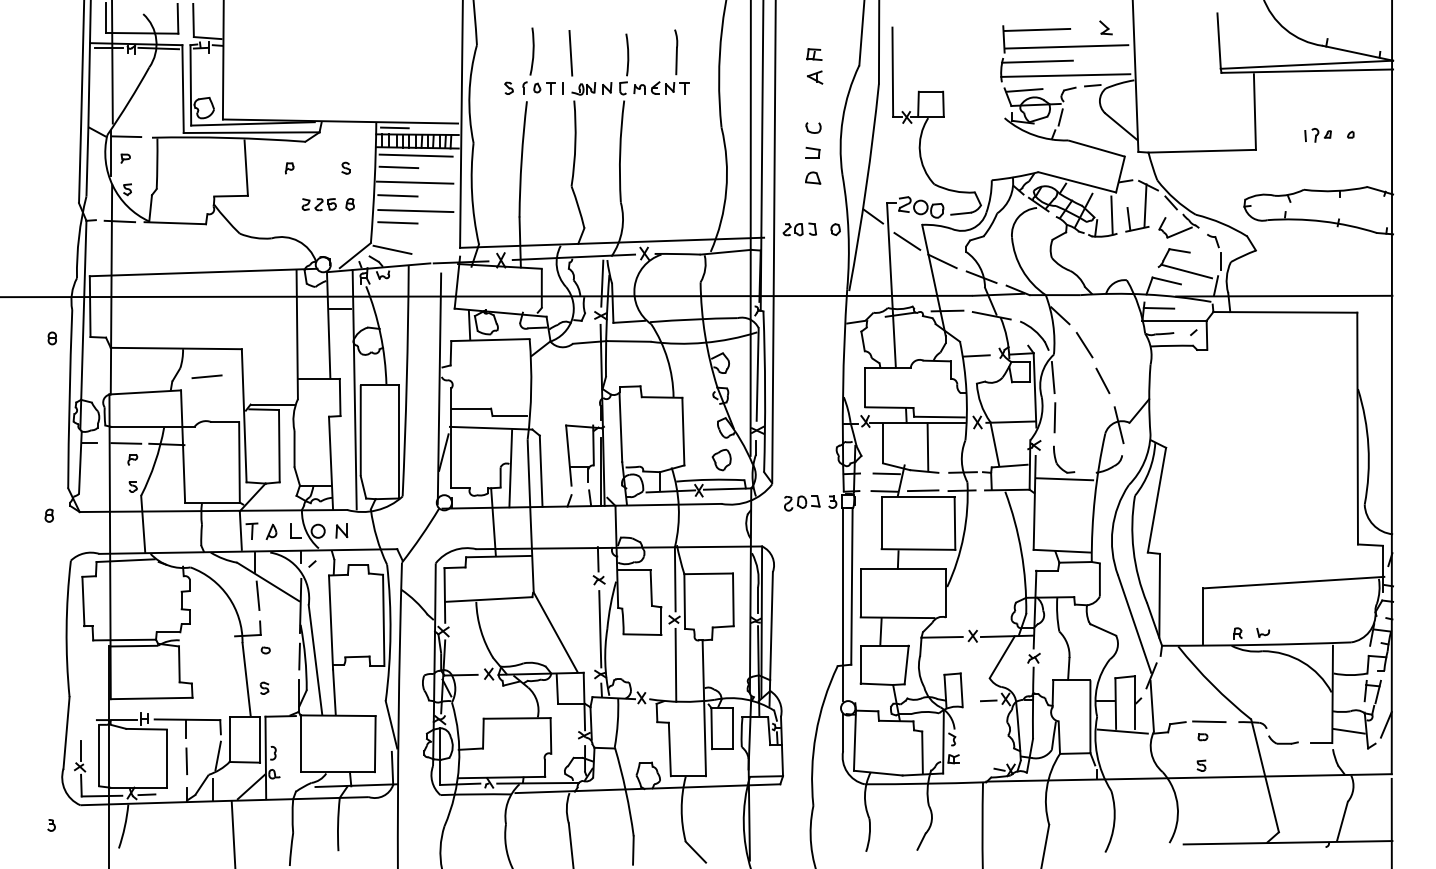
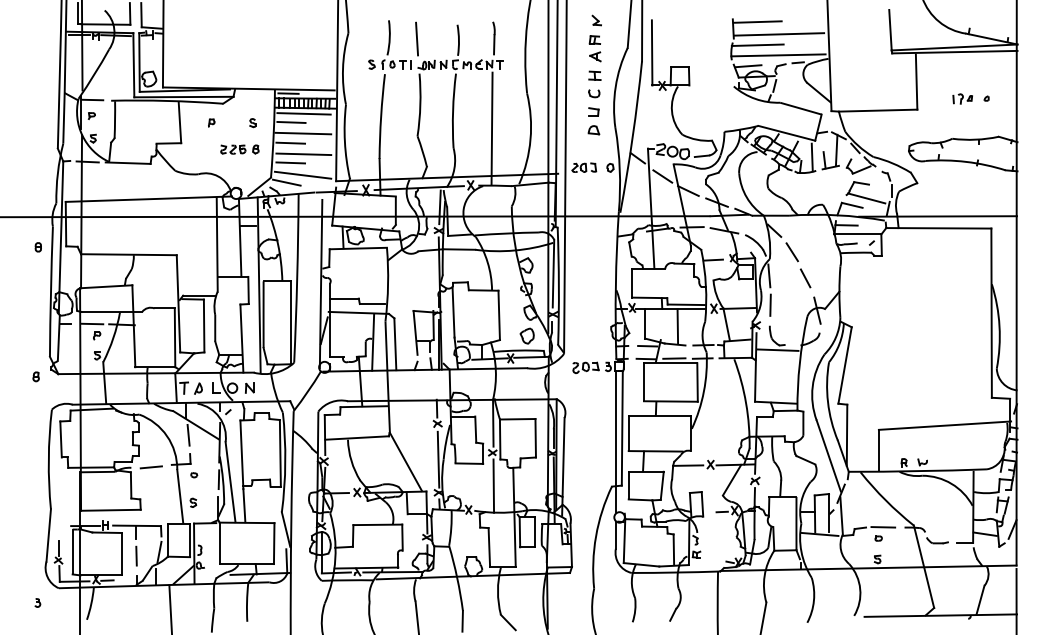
part: (1105, 27) -> (596, 20), moved
part: (813, 103) -> (594, 75), added
line: (672, 175) -> (491, 128), added
line: (414, 238) -> (302, 174), added
line: (205, 376) -> (150, 467), moved

